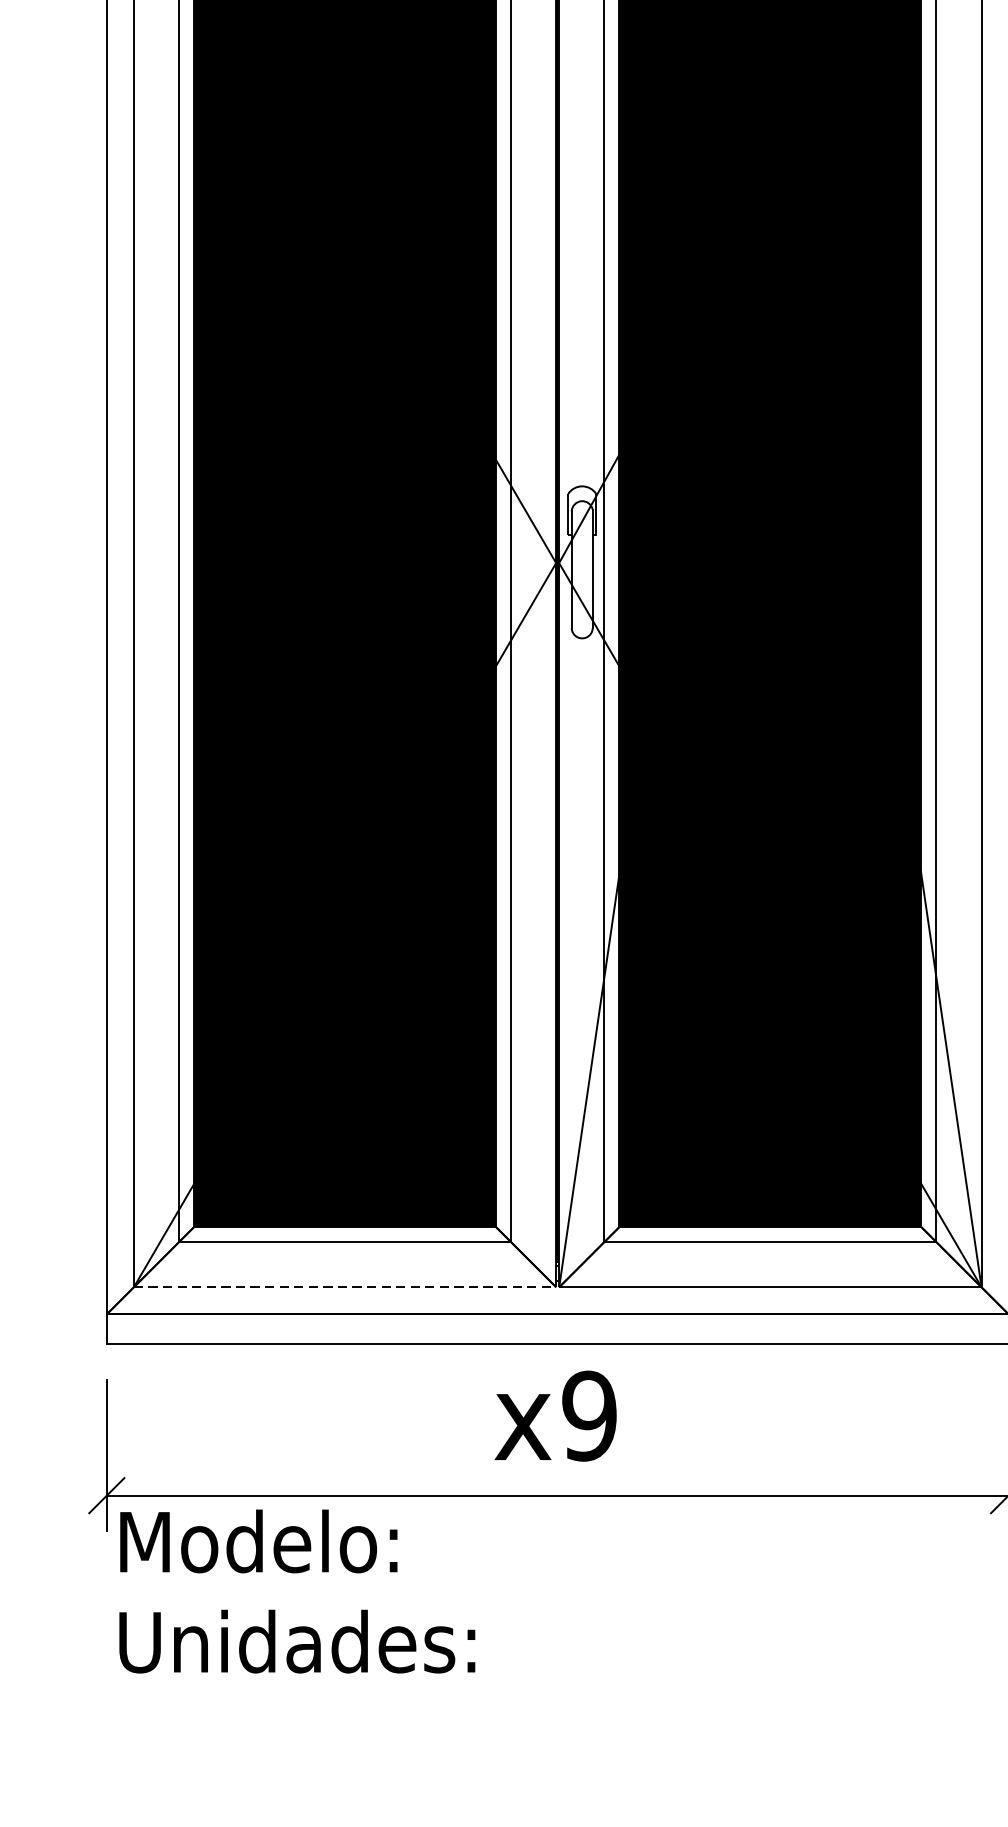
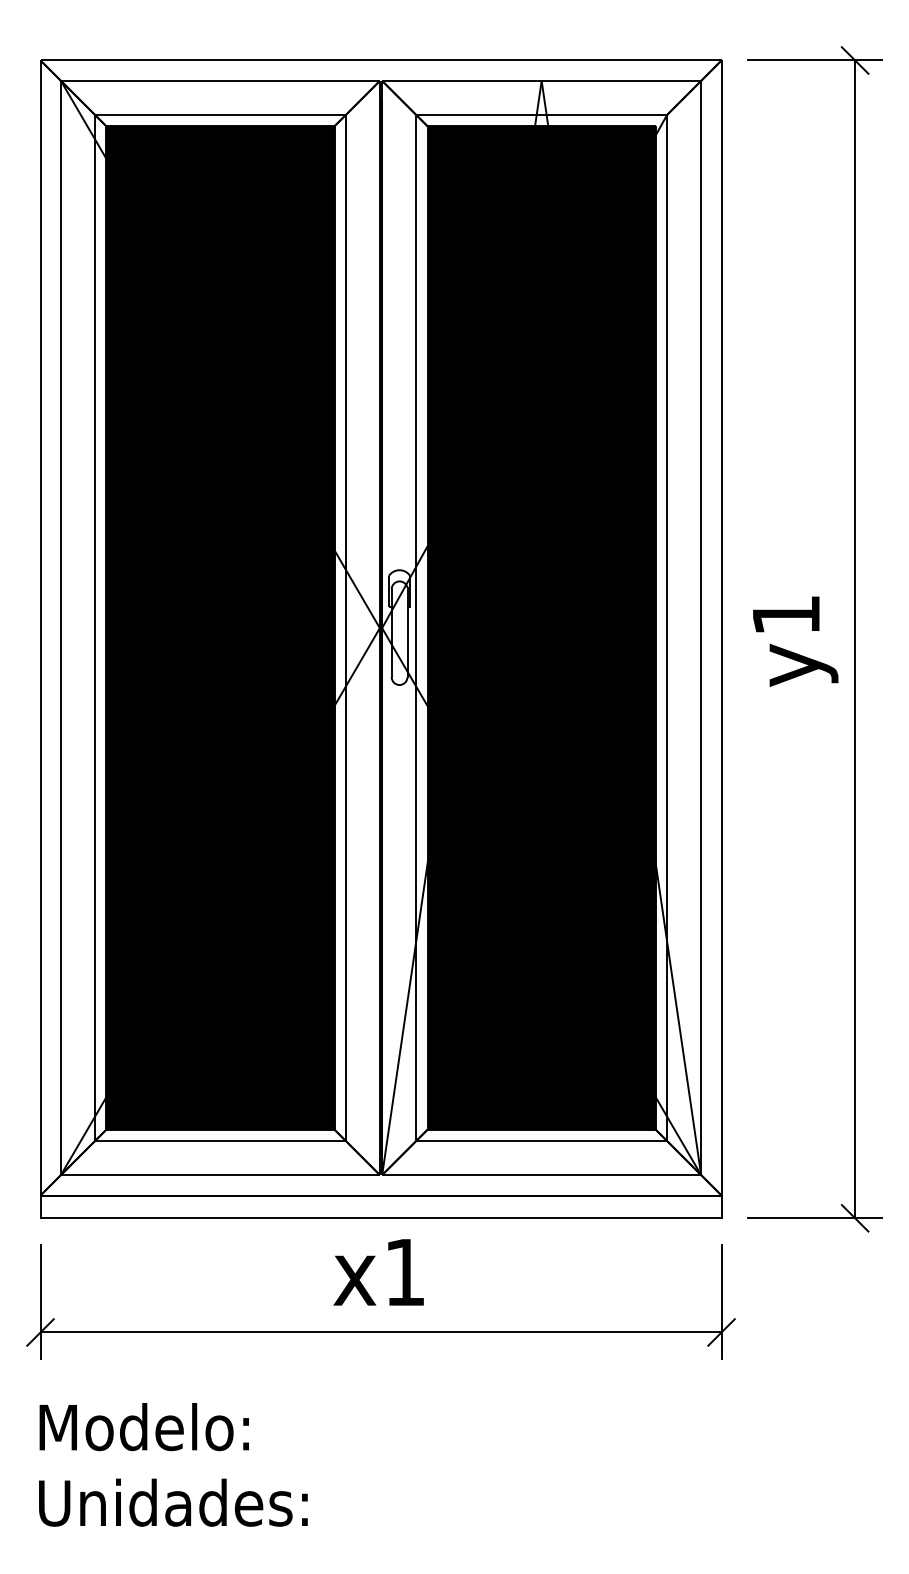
line: (345, 1287) -> (220, 1175), dashed -> solid
text: (588, 1416) -> (404, 1272), x9 -> x1
text: (297, 1591) -> (173, 1464), moved

